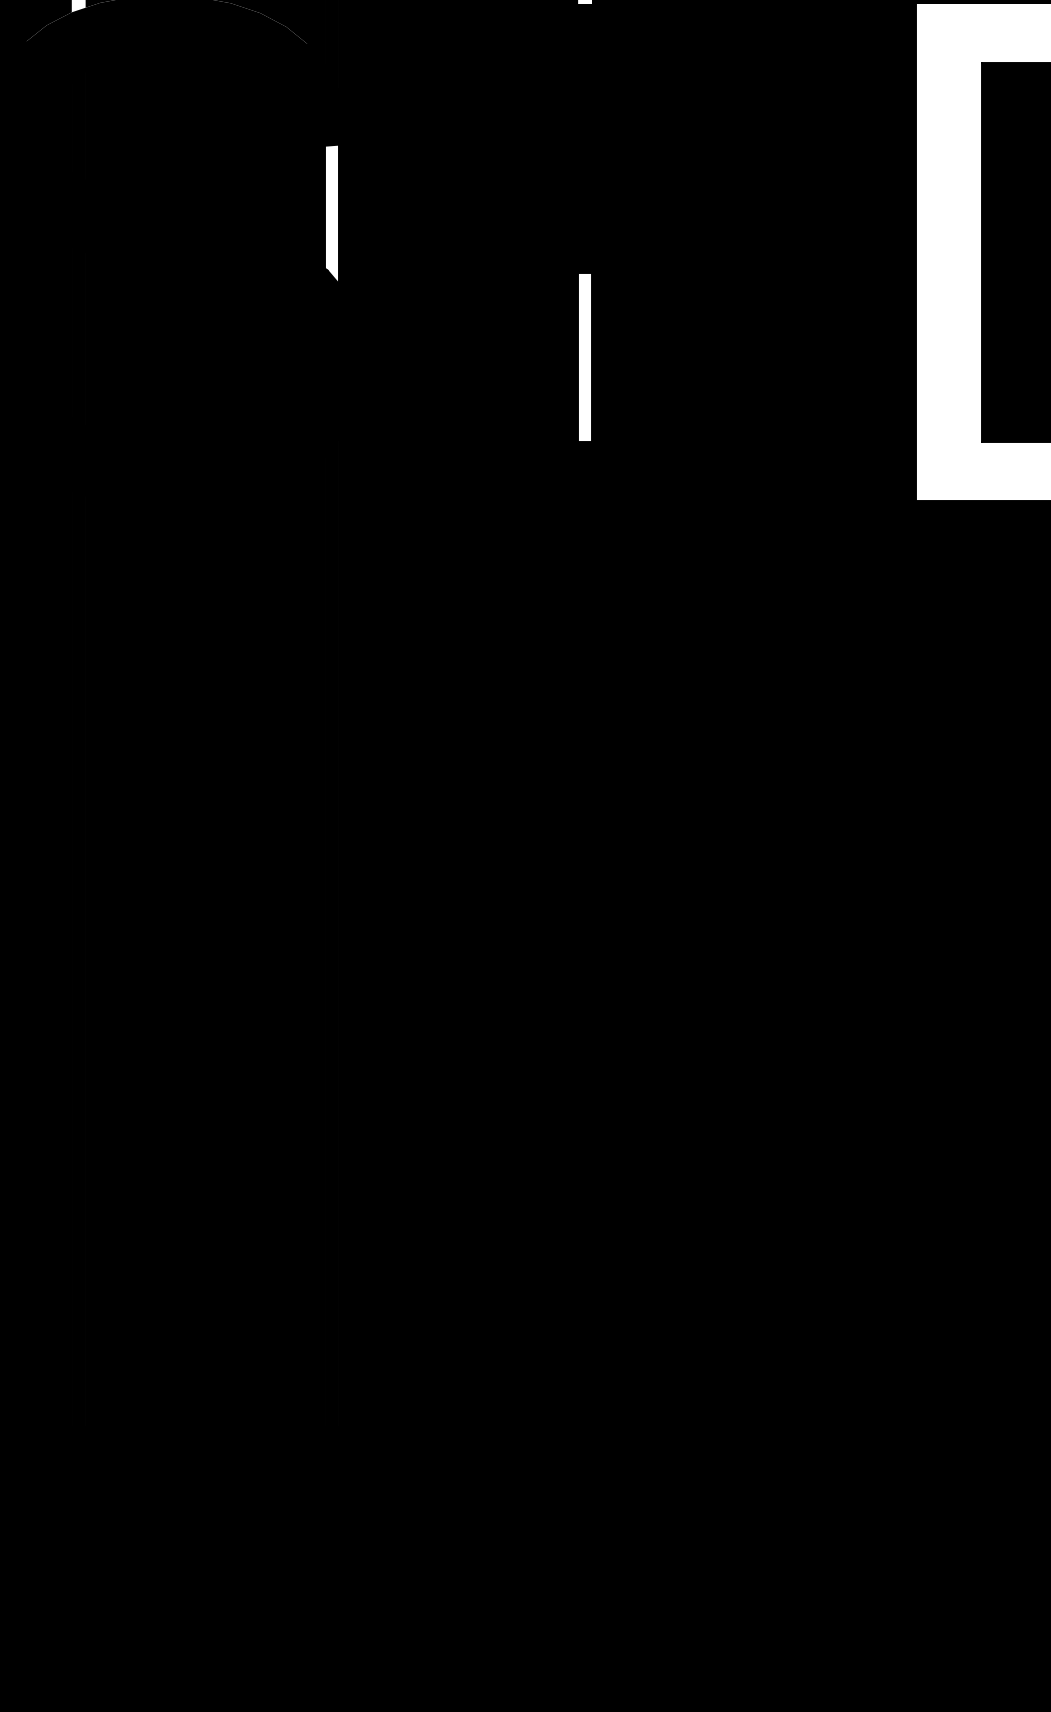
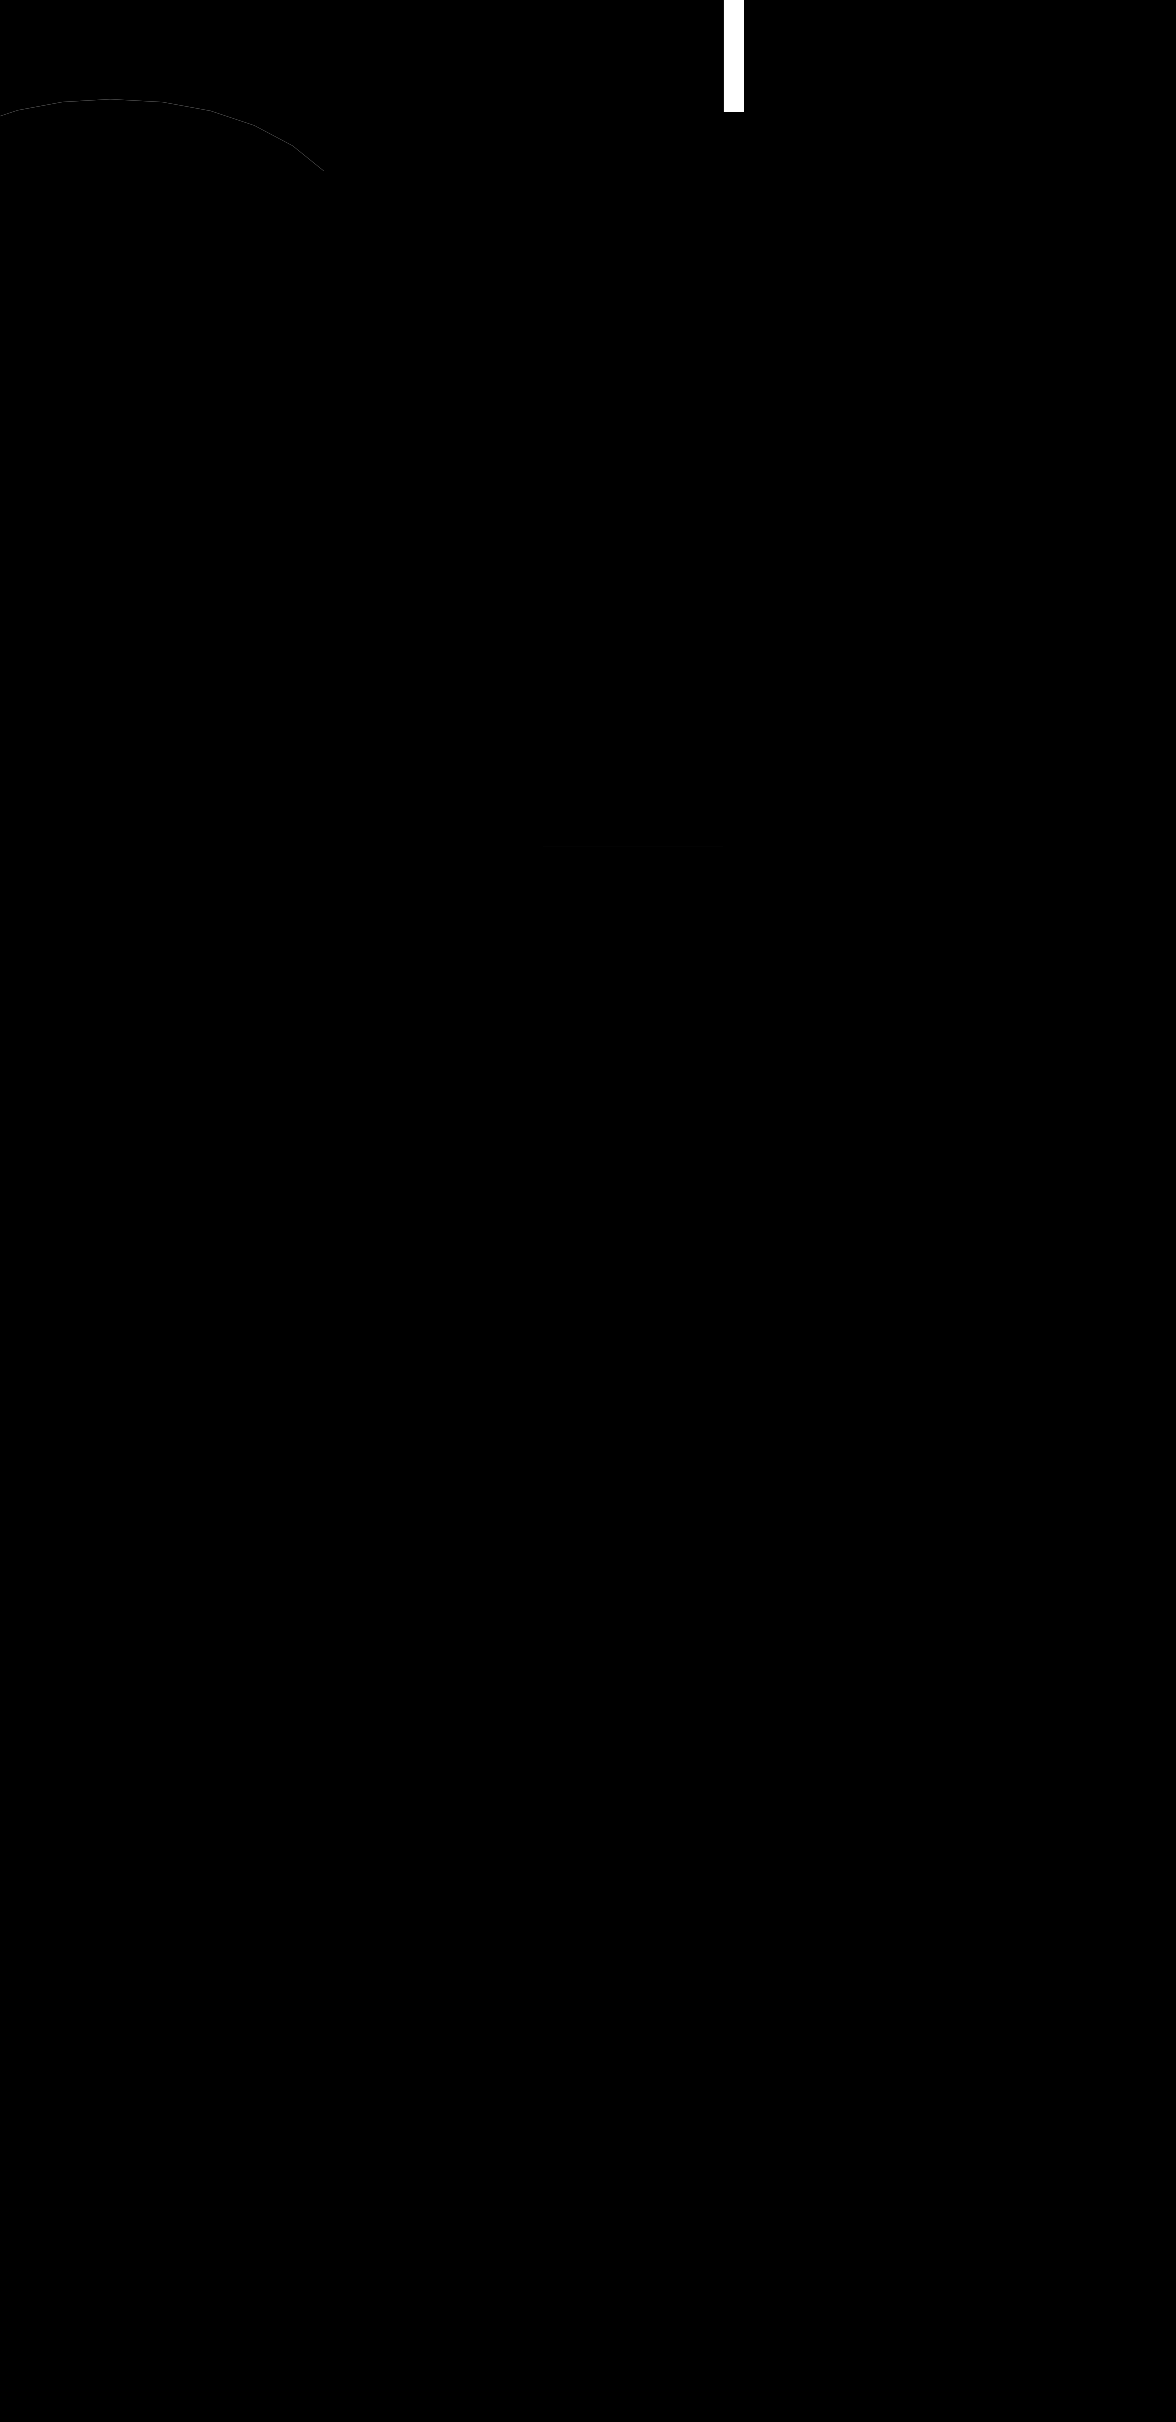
fill: (331, 213) -> (359, 421), added
fill: (584, 357) -> (733, 634), added

